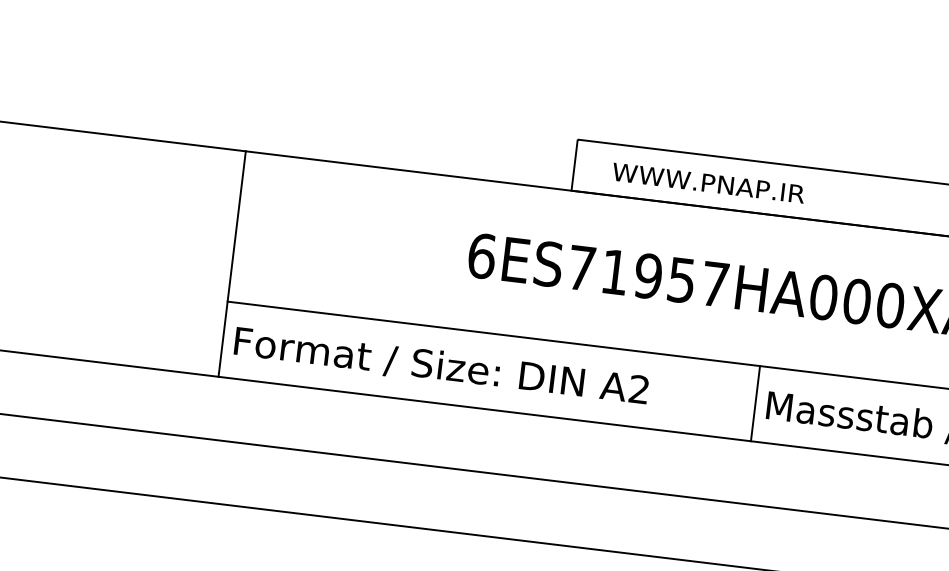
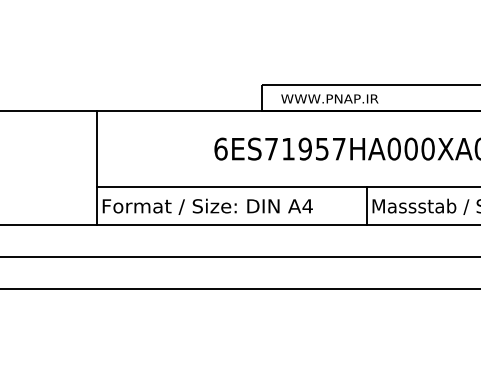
text: (638, 389) -> (307, 206), A2 -> A4

